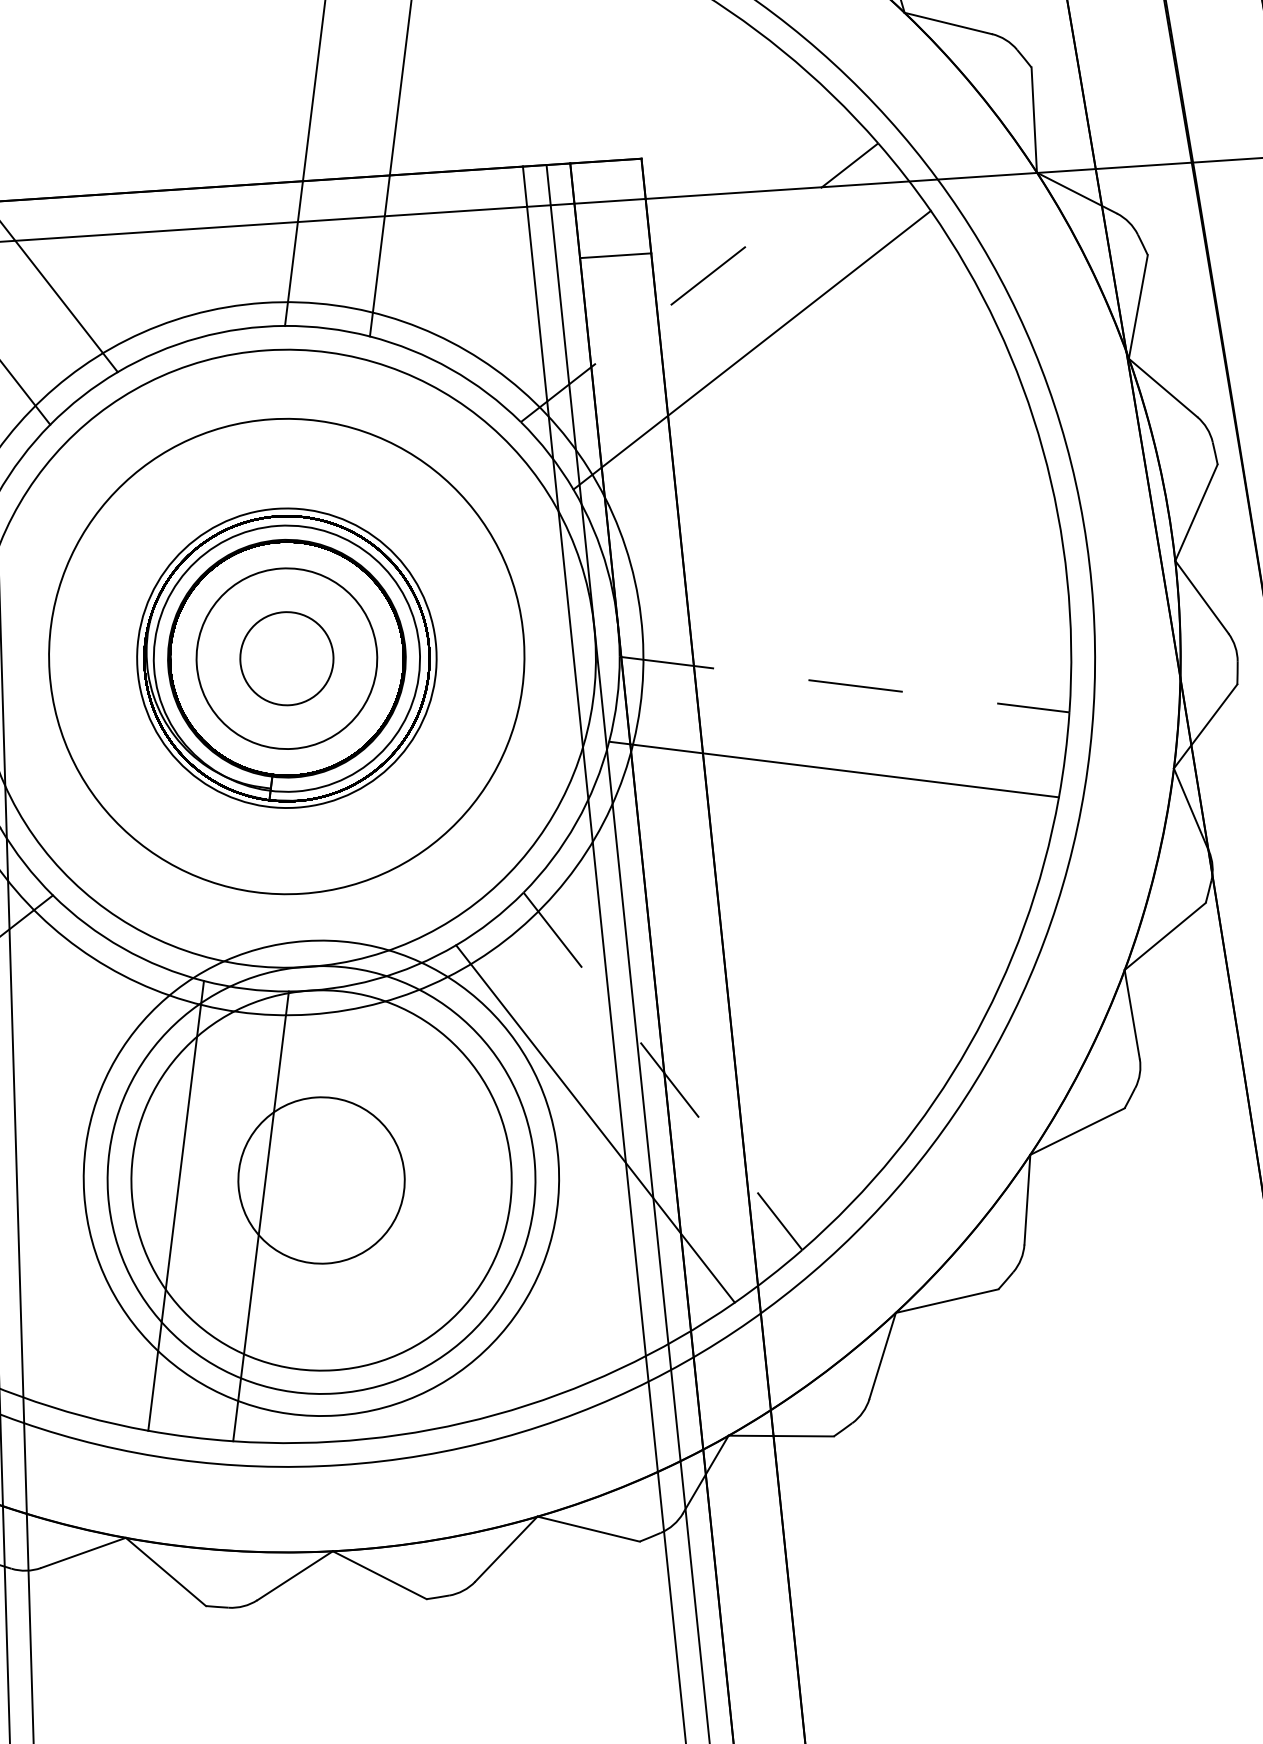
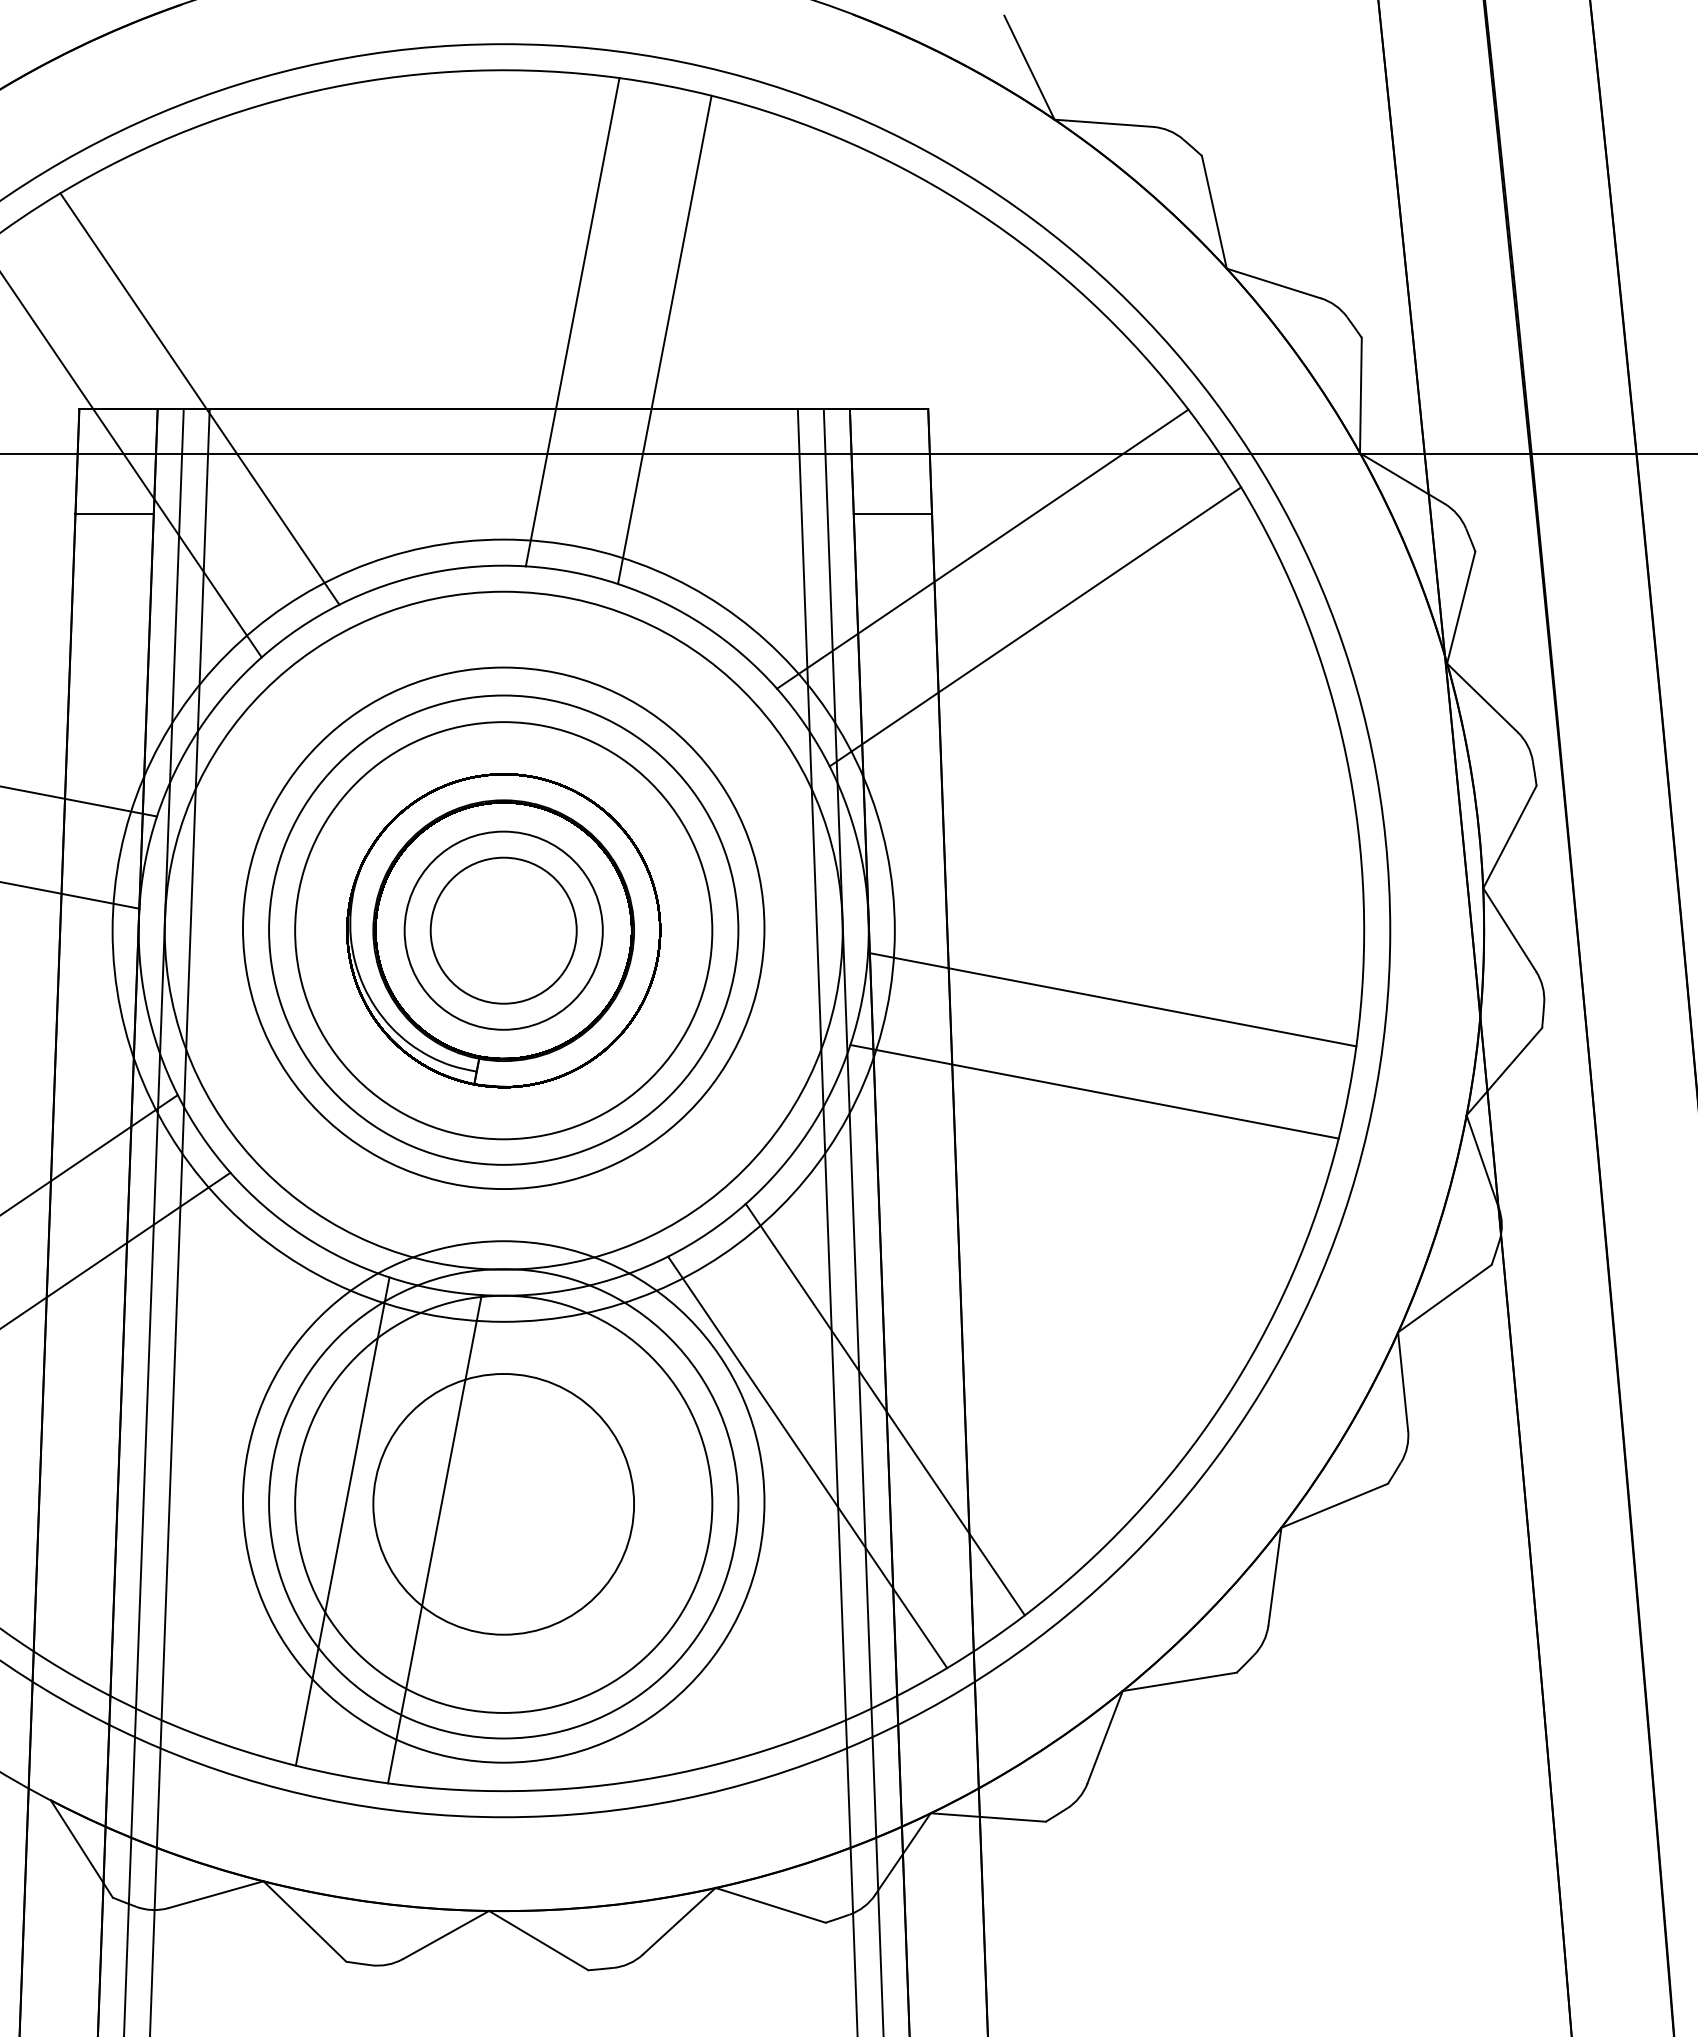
line: (699, 283) -> (982, 549), dashed -> solid
circle: (286, 657) -> (503, 929), size x1.43
circle: (286, 658) -> (503, 930), size x1.43
circle: (286, 658) -> (503, 930), size x1.43
line: (844, 684) -> (1112, 999), dashed -> solid
line: (663, 1071) -> (885, 1409), dashed -> solid
circle: (321, 1179) -> (503, 1503), size x1.43

